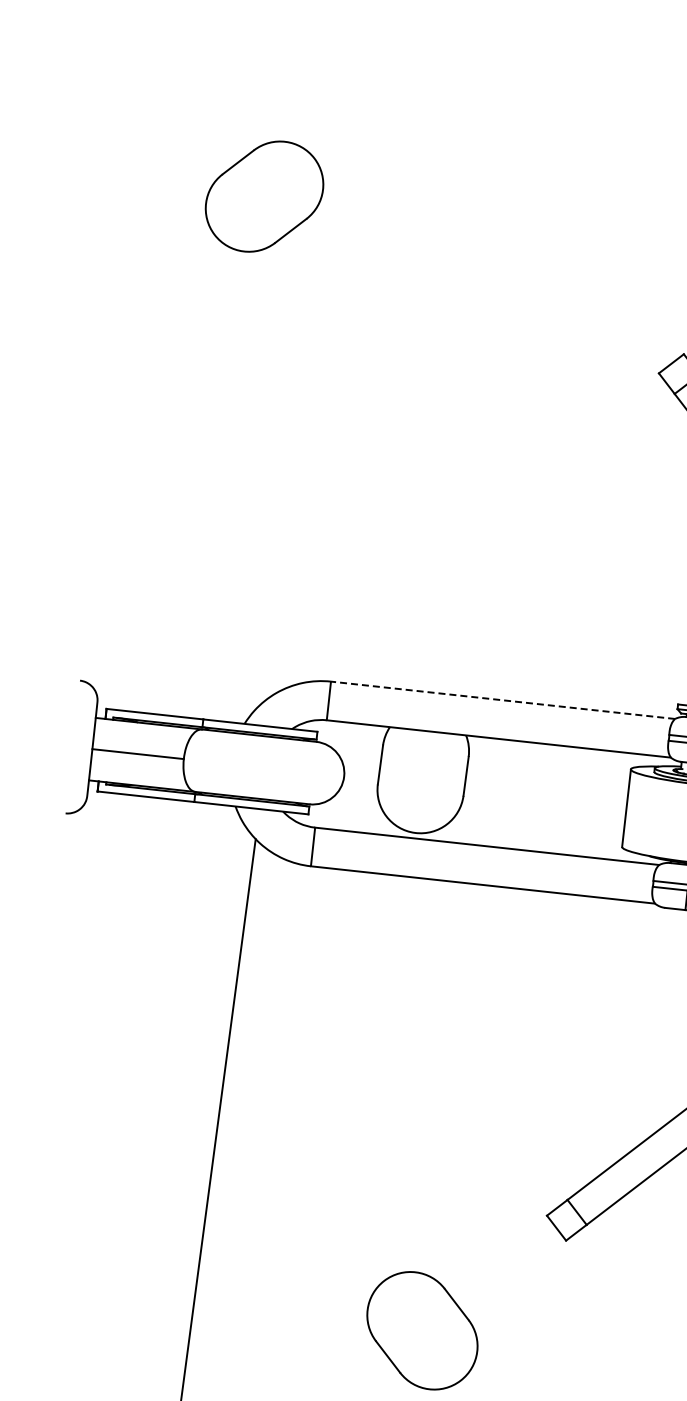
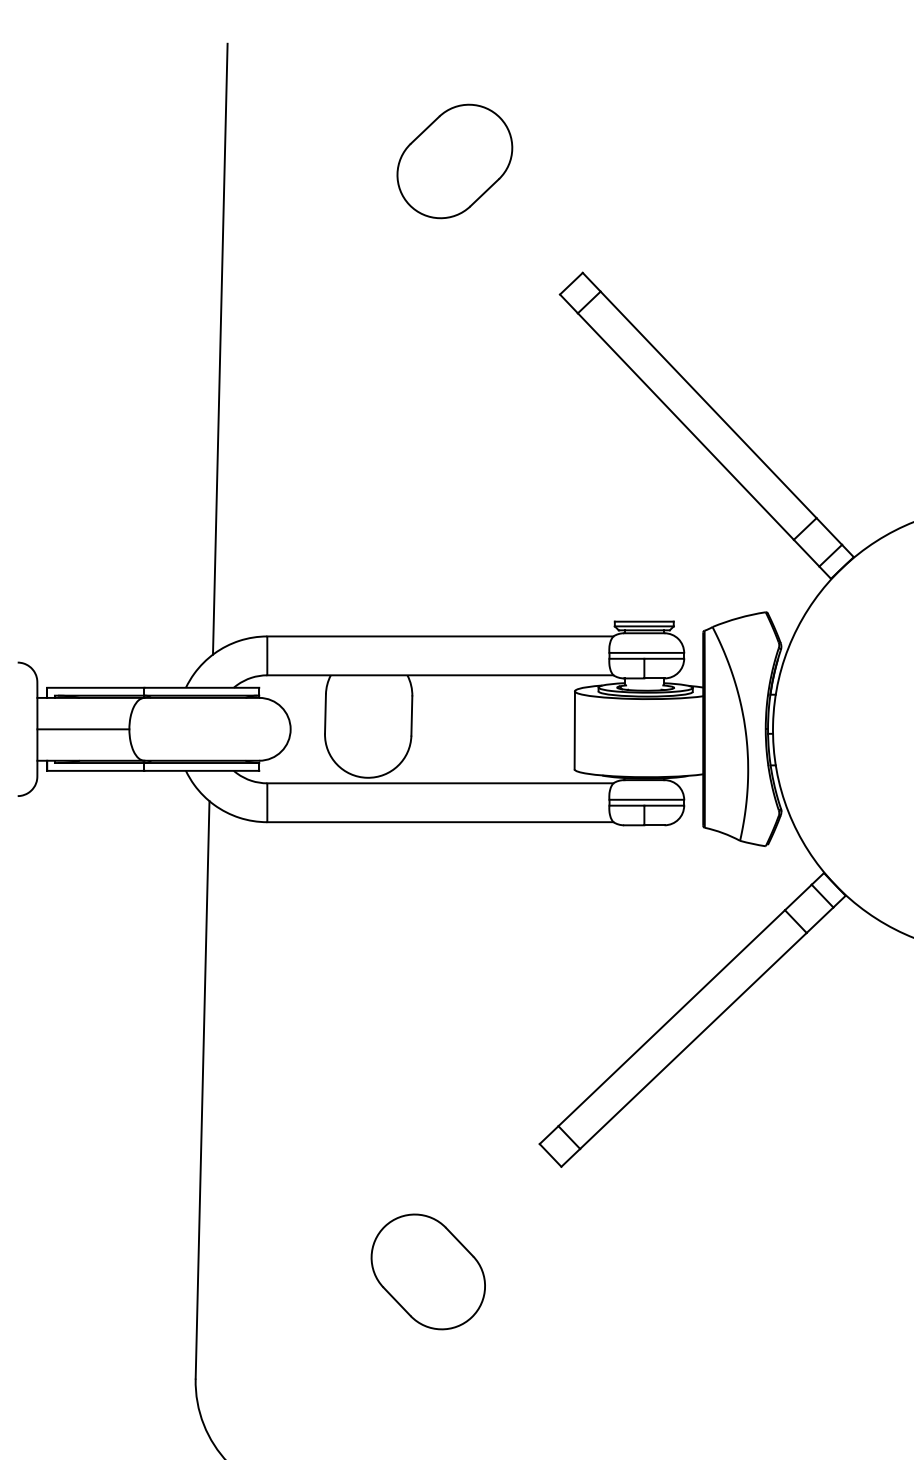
part: (264, 196) -> (454, 161), moved
line: (314, 390) -> (219, 348), added
line: (502, 700) -> (439, 636), dashed -> solid

